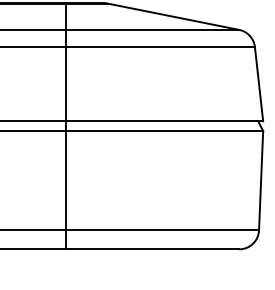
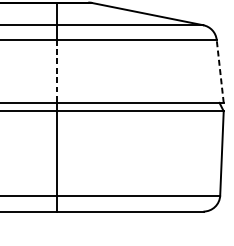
line: (258, 83) -> (219, 70), solid -> dashed
line: (66, 84) -> (56, 71), solid -> dashed

